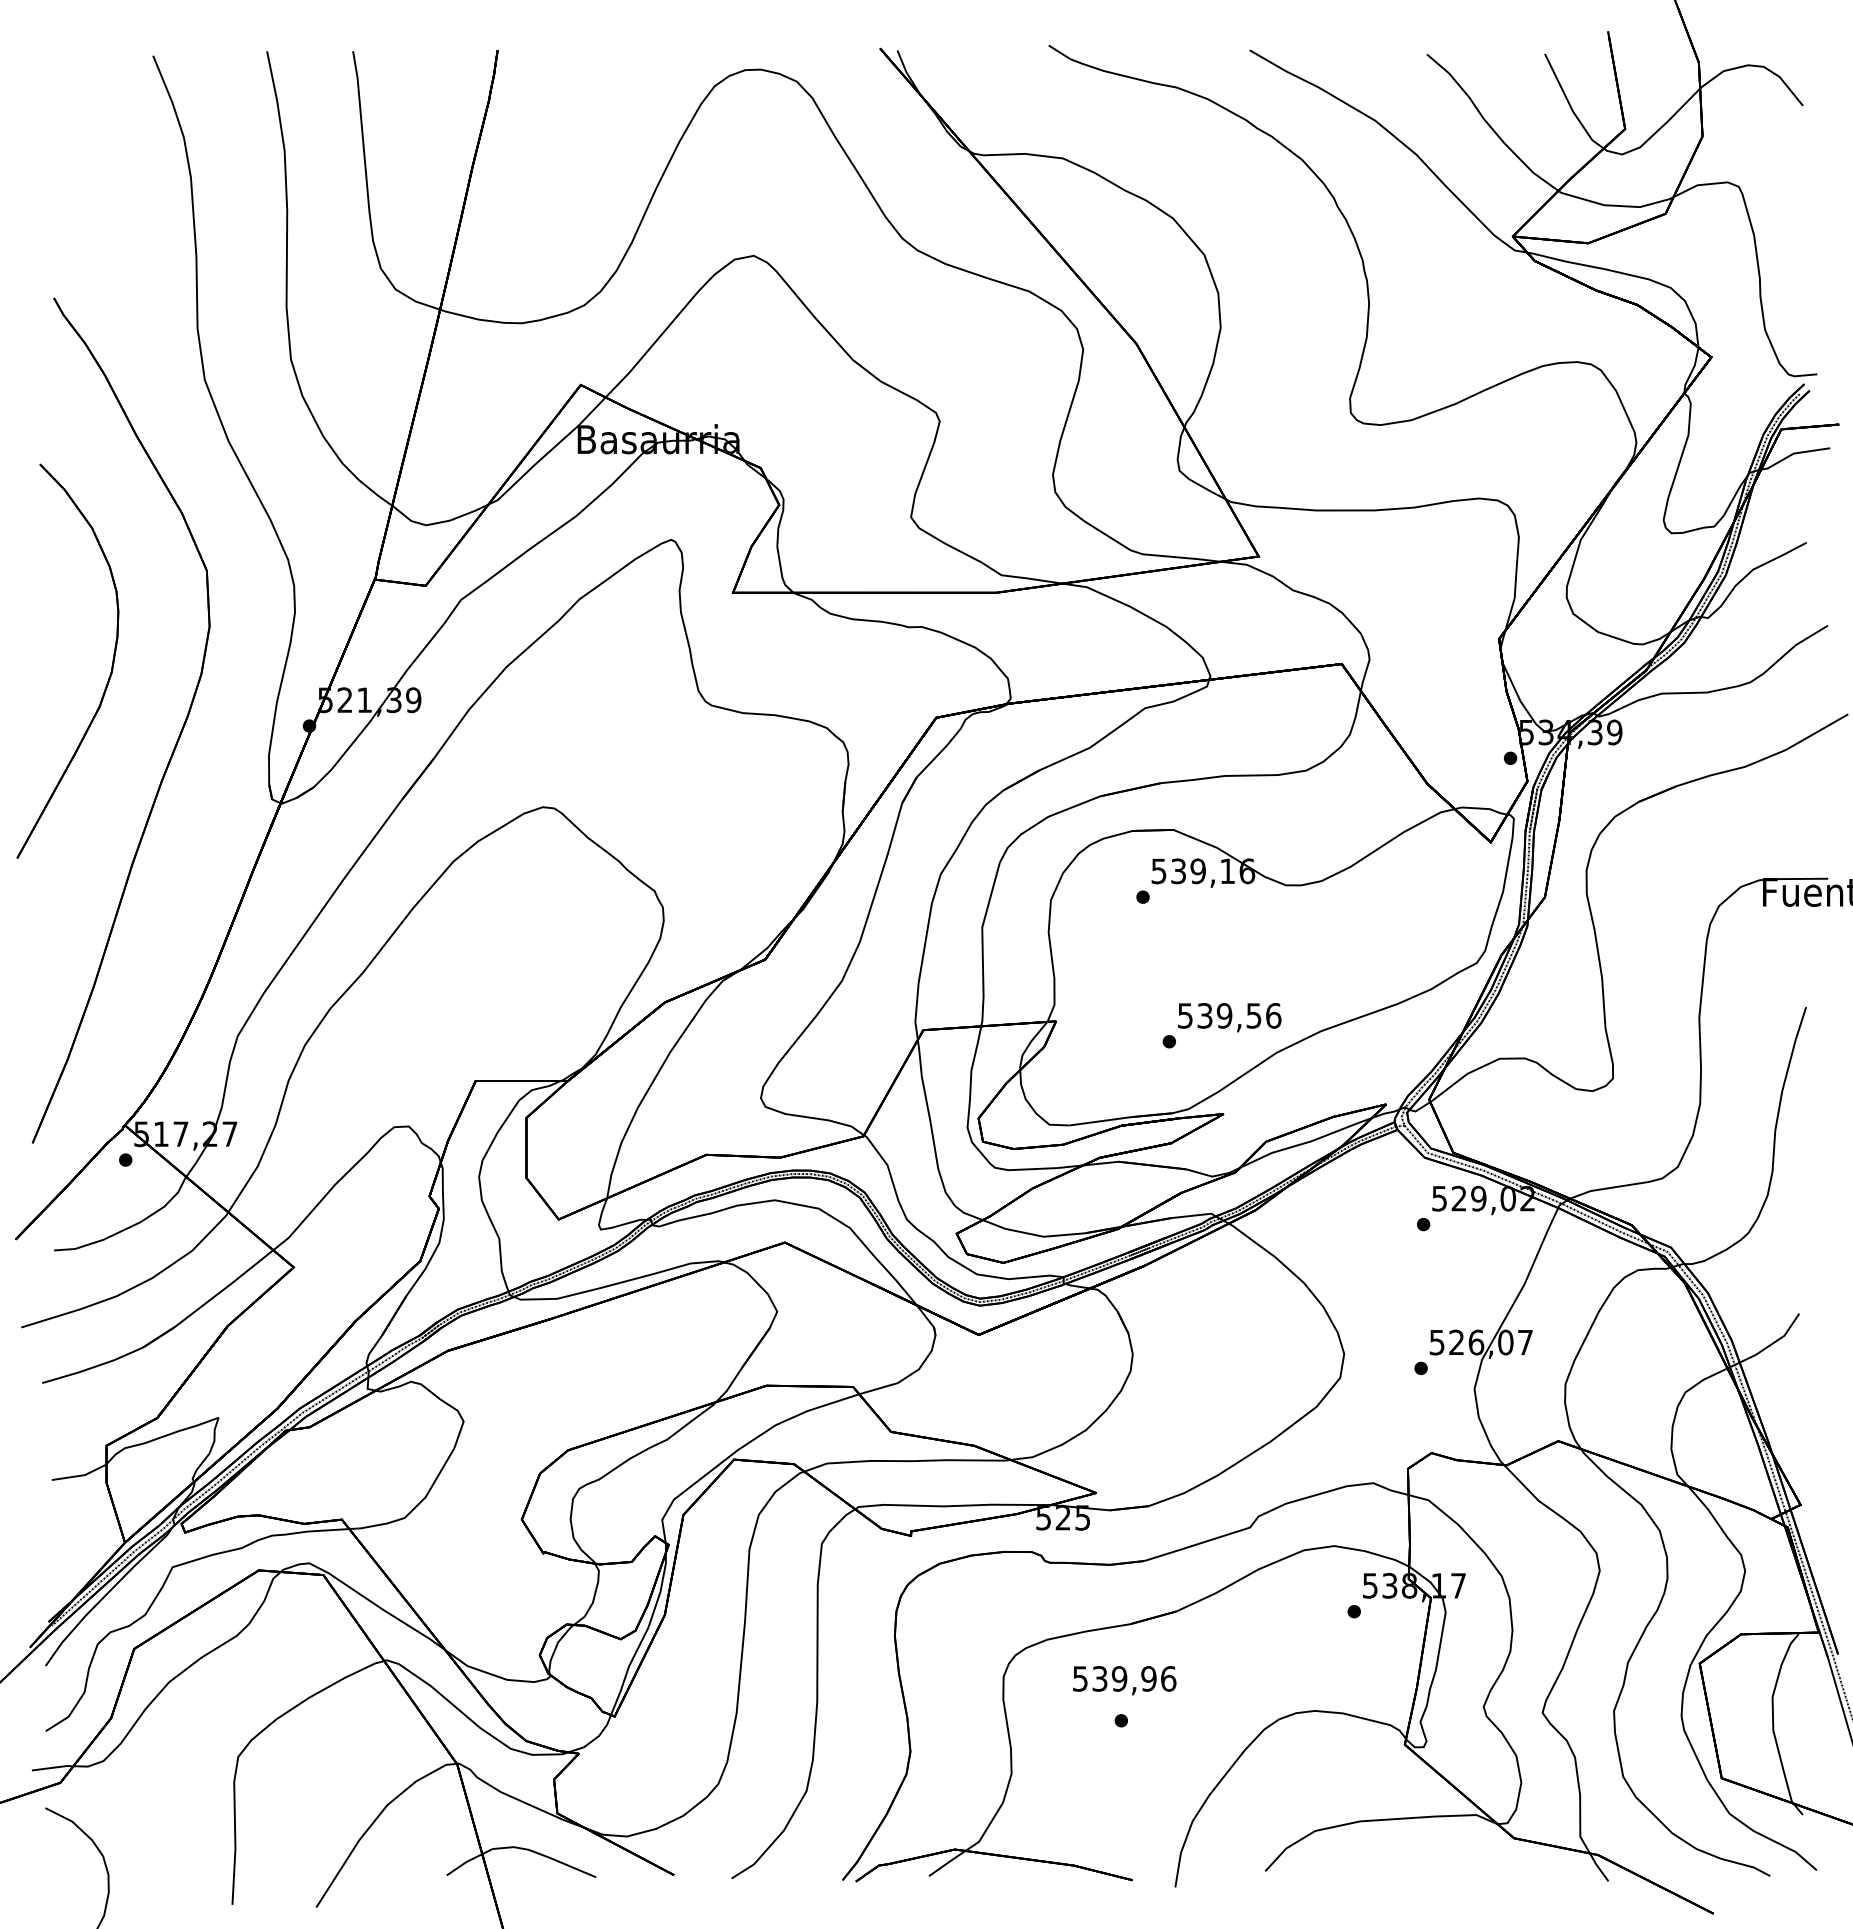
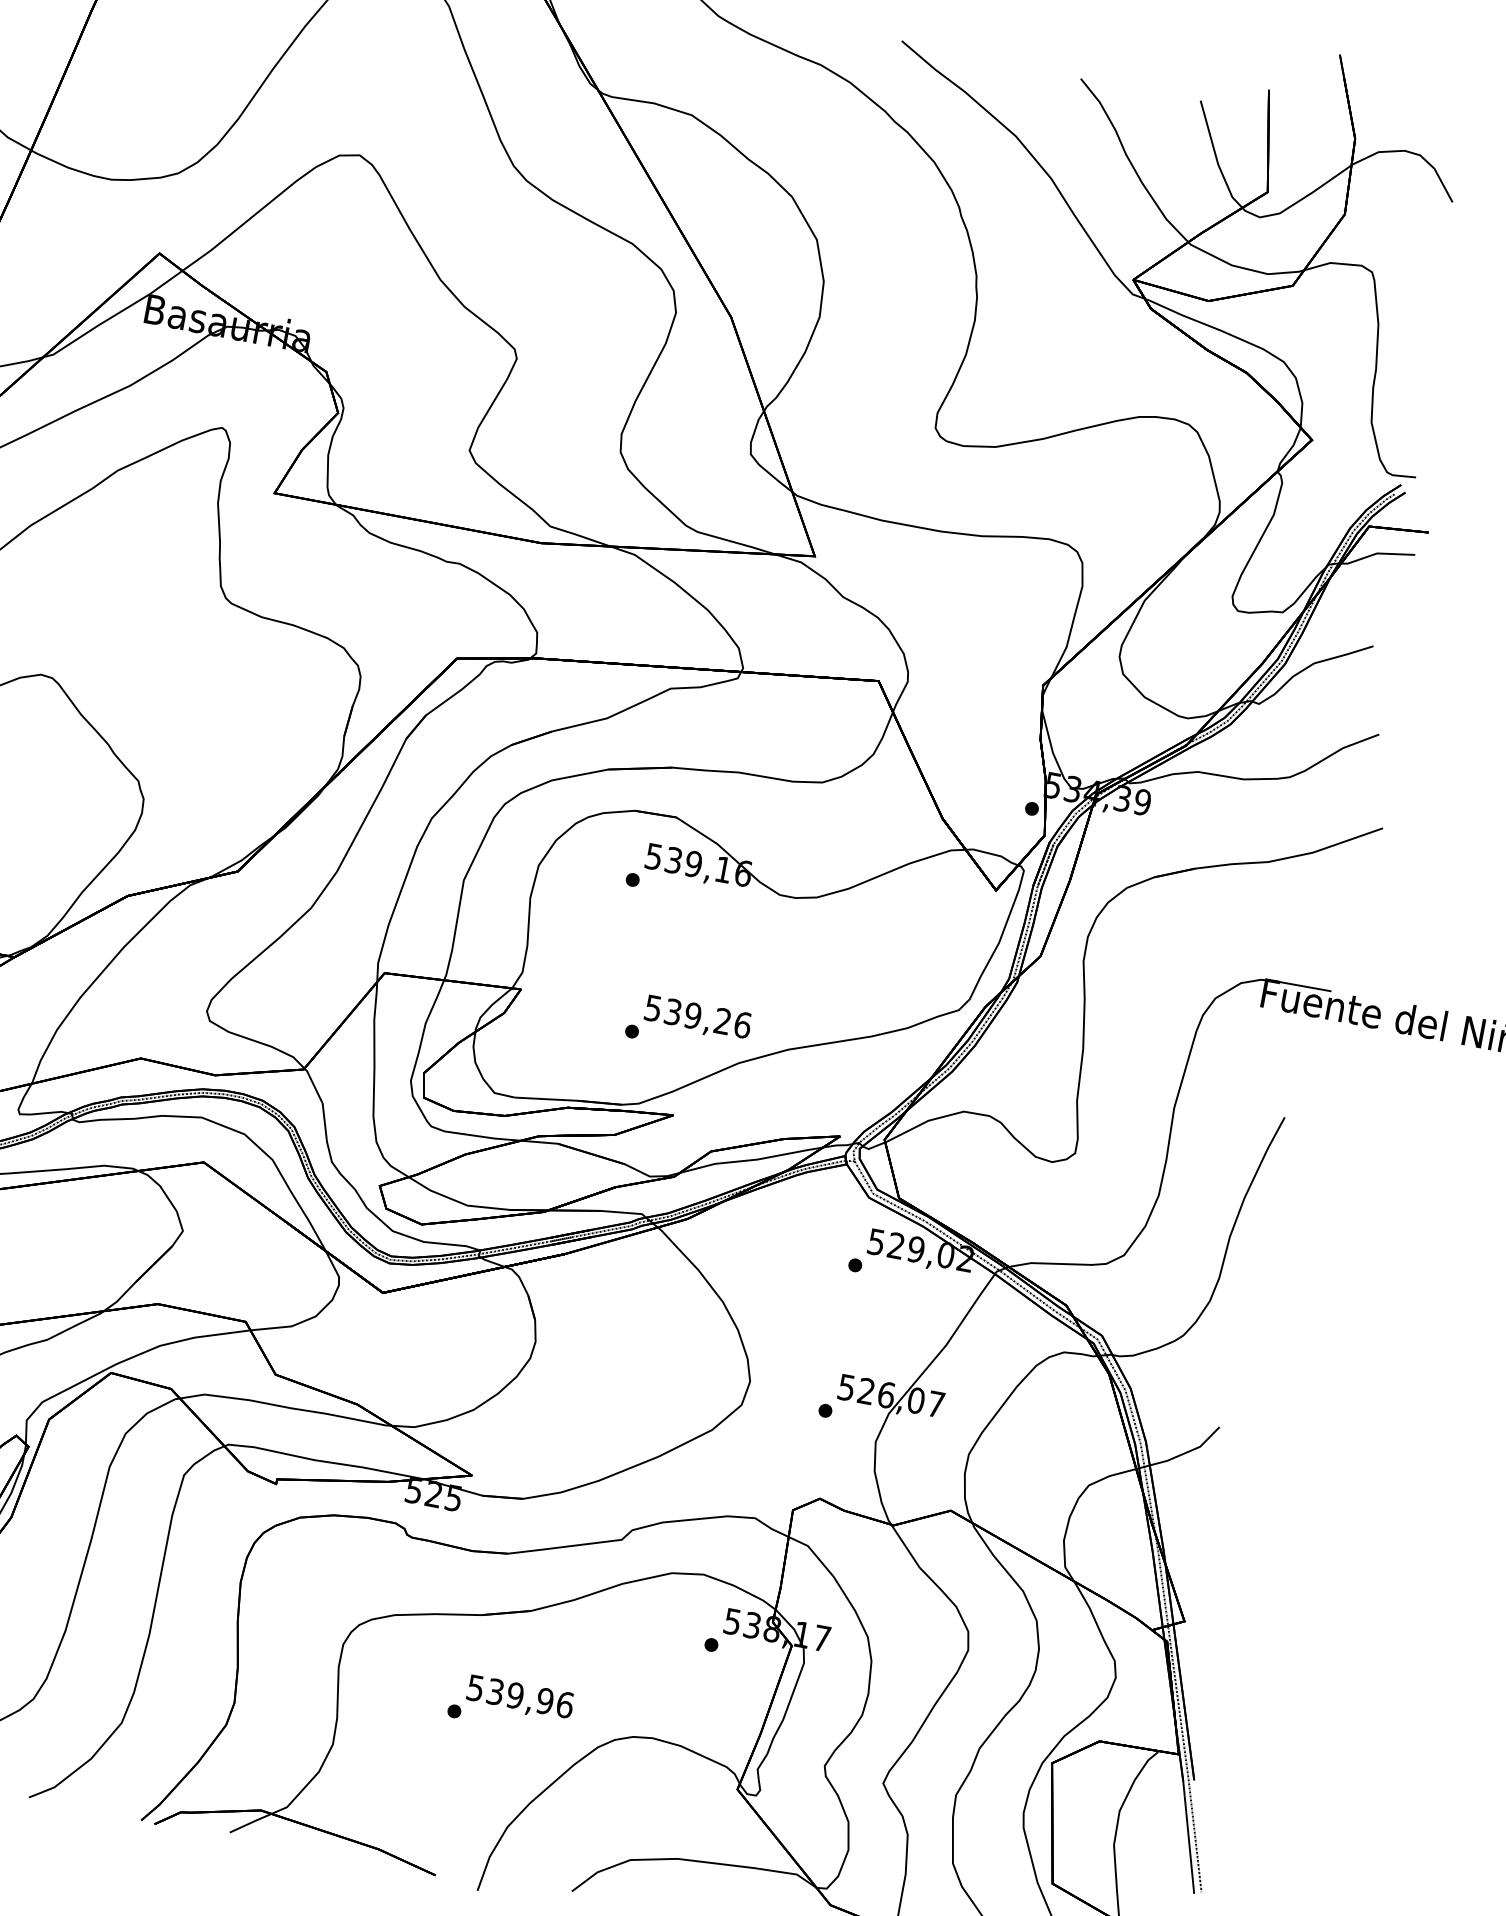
text: (1253, 1015) -> (722, 1020), 539,56 -> 539,26
text: (1124, 1680) -> (520, 1698), moved

